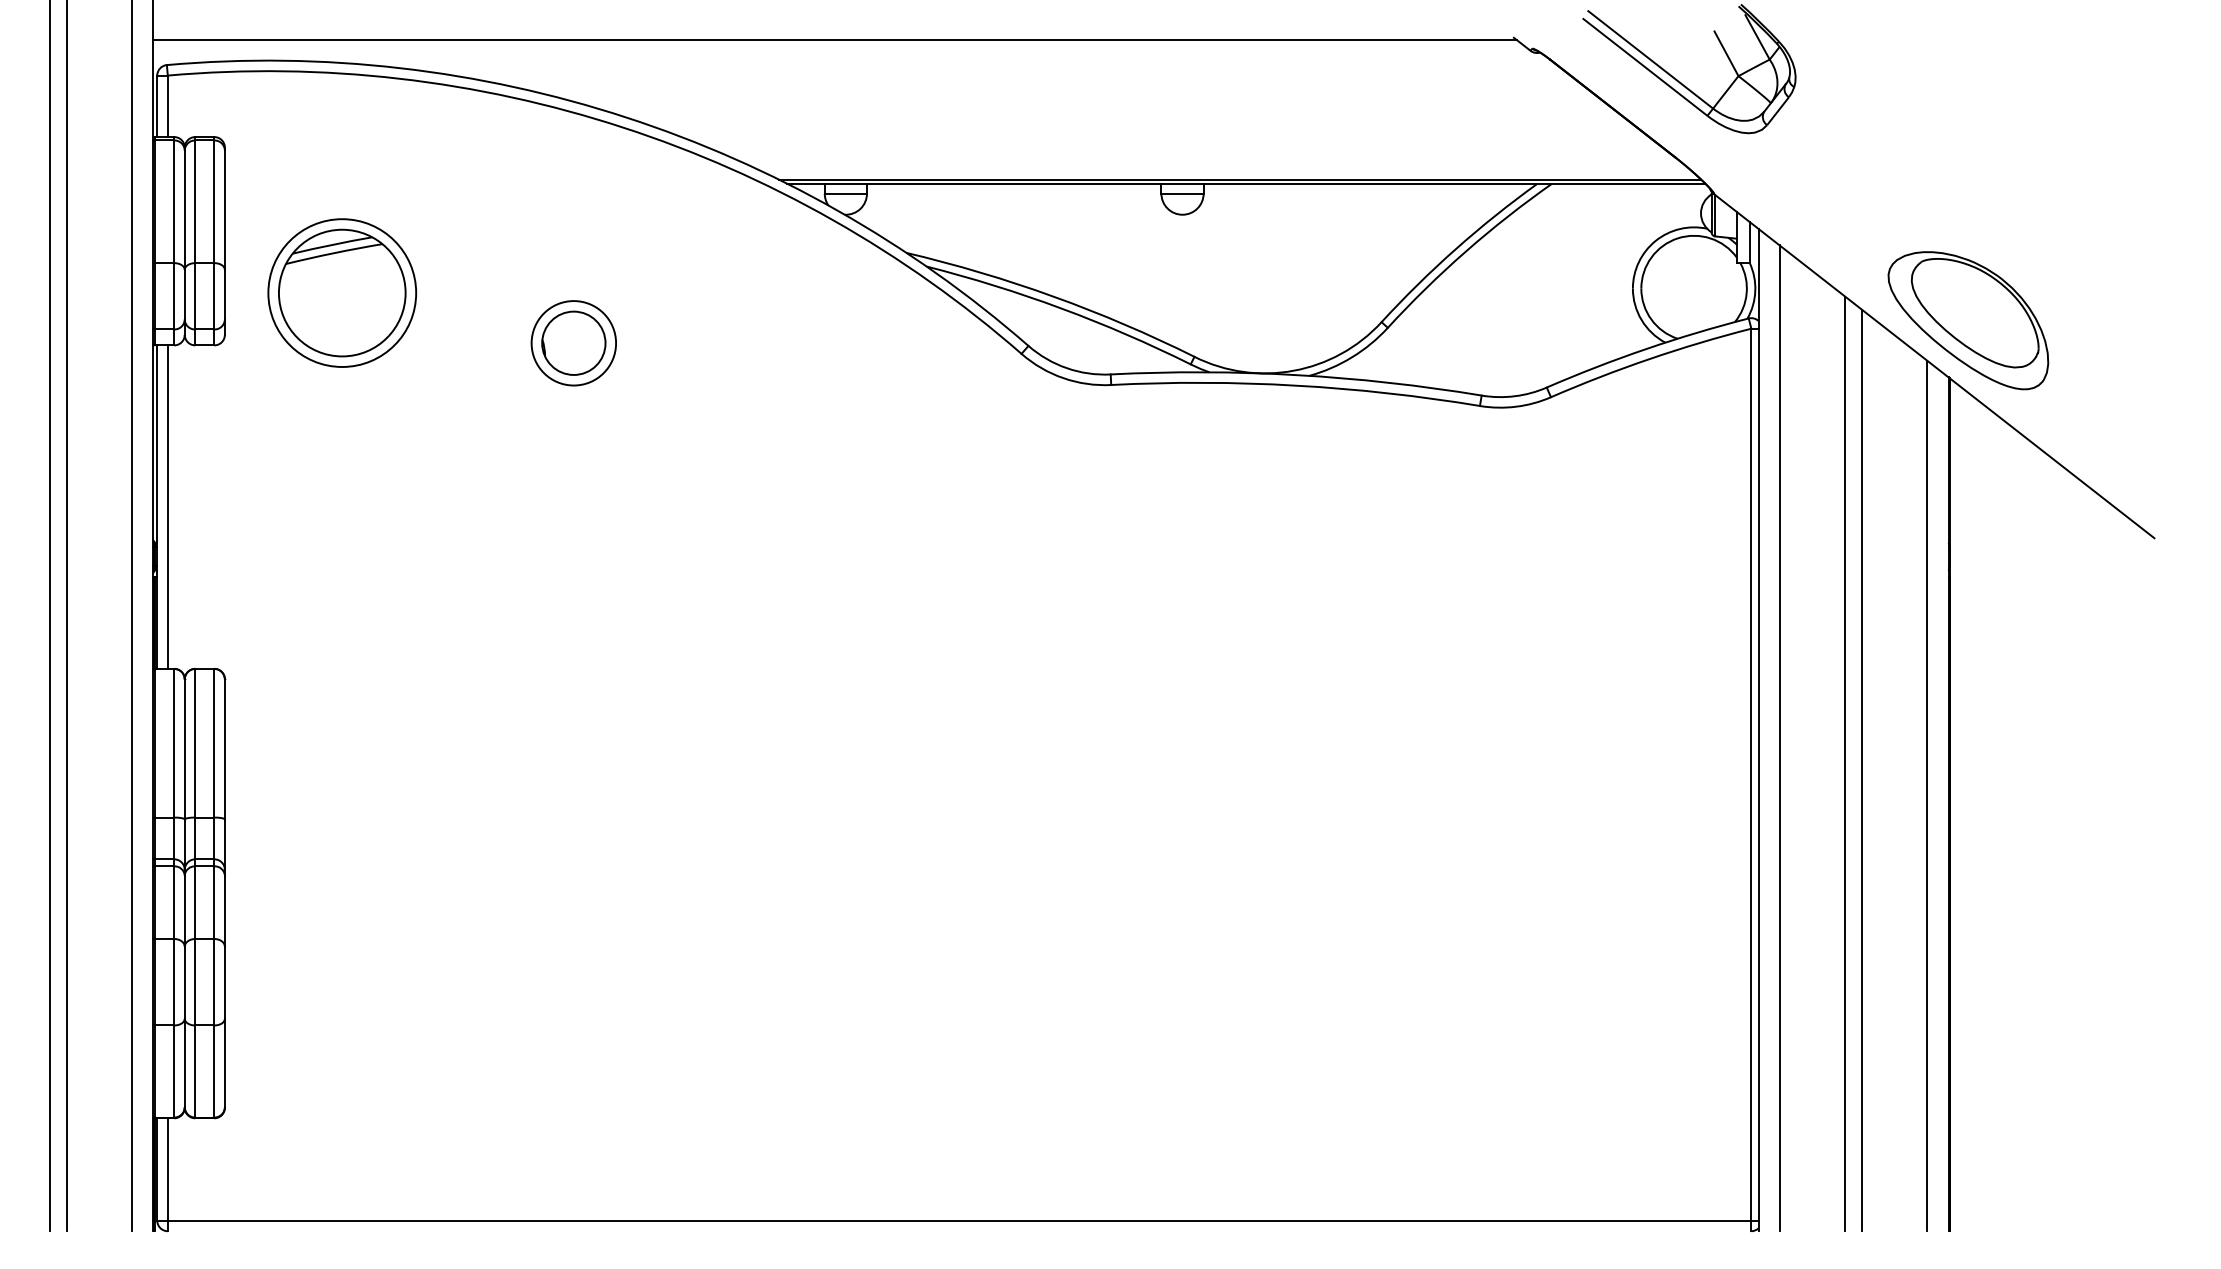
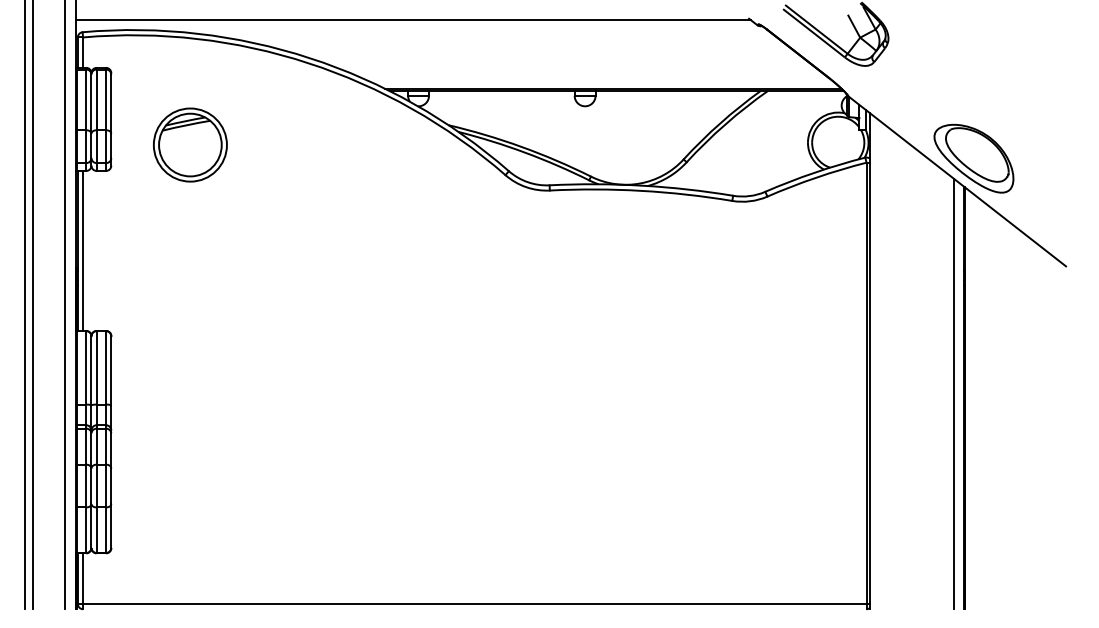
part: (342, 291) -> (190, 144), moved
part: (572, 342) -> (283, 169), removed
line: (1779, 738) -> (880, 365), removed
line: (1844, 762) -> (912, 377), removed
line: (1862, 770) -> (921, 381), removed

